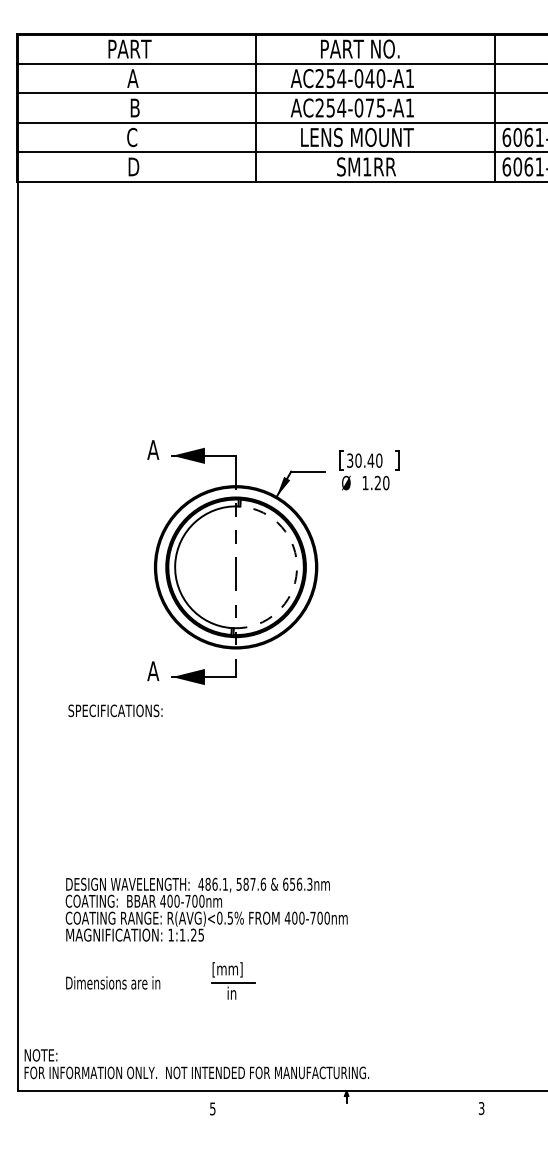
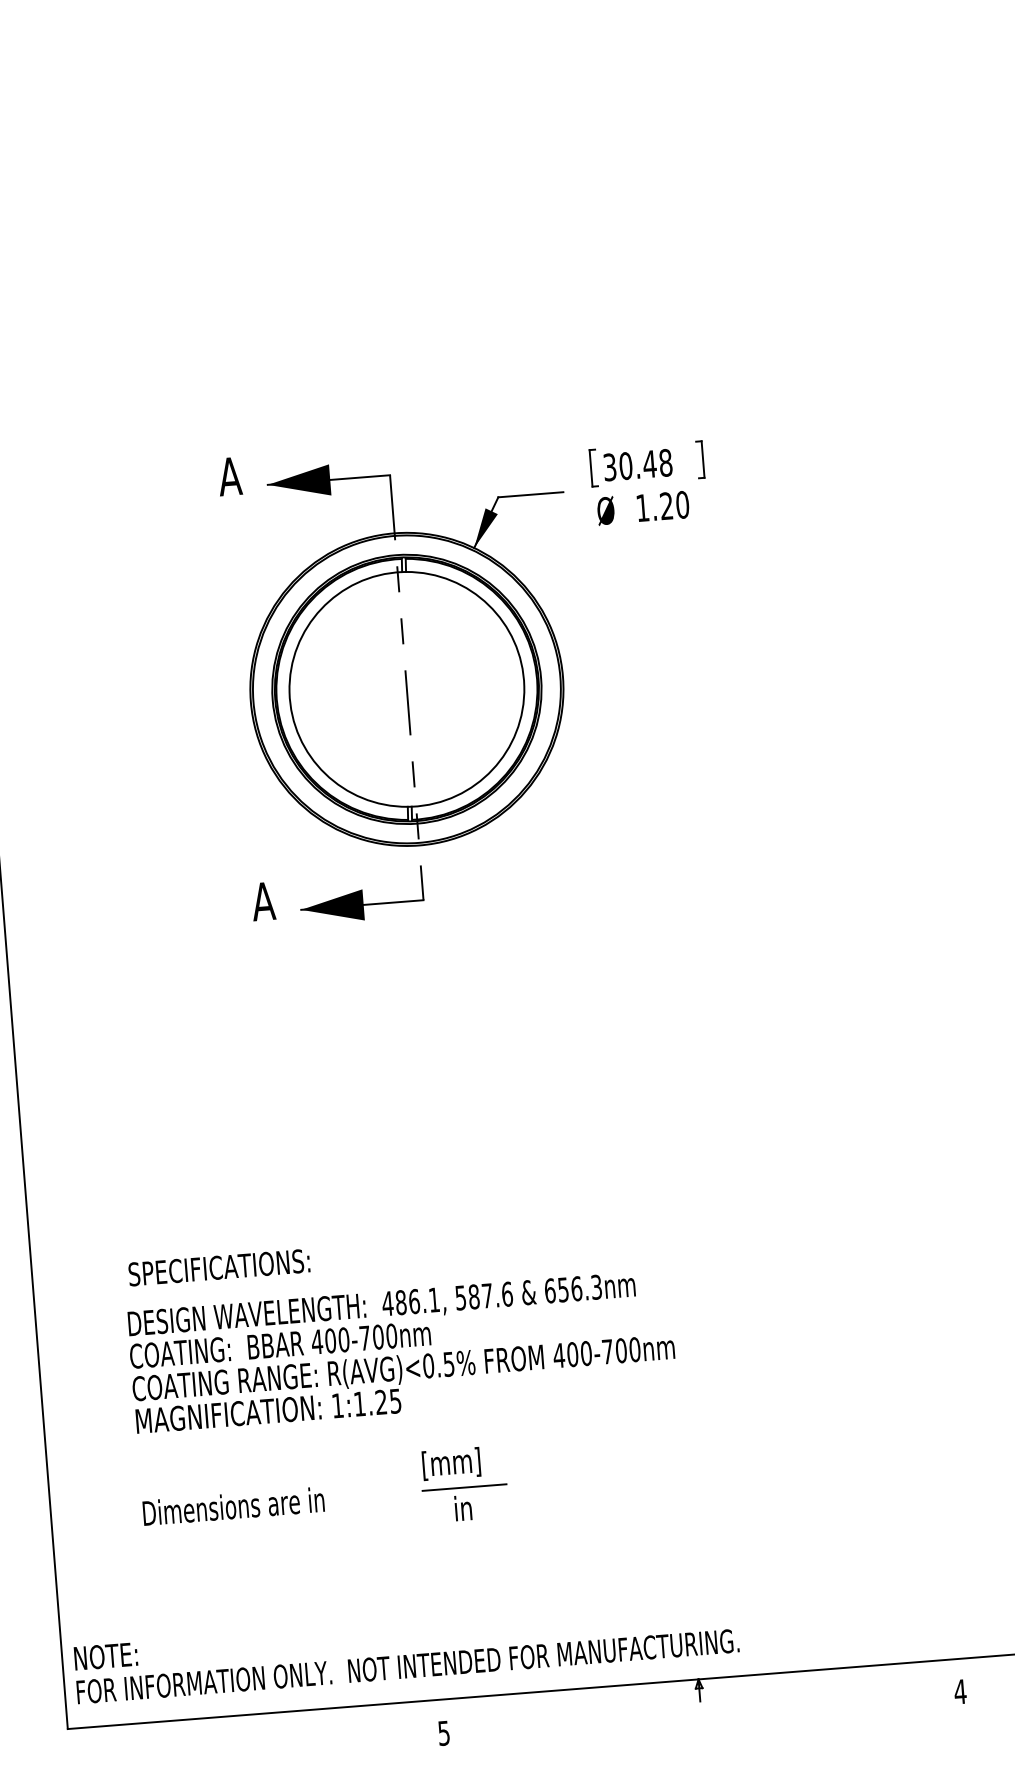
text: (379, 460) -> (666, 462), 30.40 -> 30.48
arc: (296, 570) -> (523, 686), dashed -> solid
text: (115, 710) -> (219, 1266), moved
text: (481, 1108) -> (960, 1691), 3 -> 4

